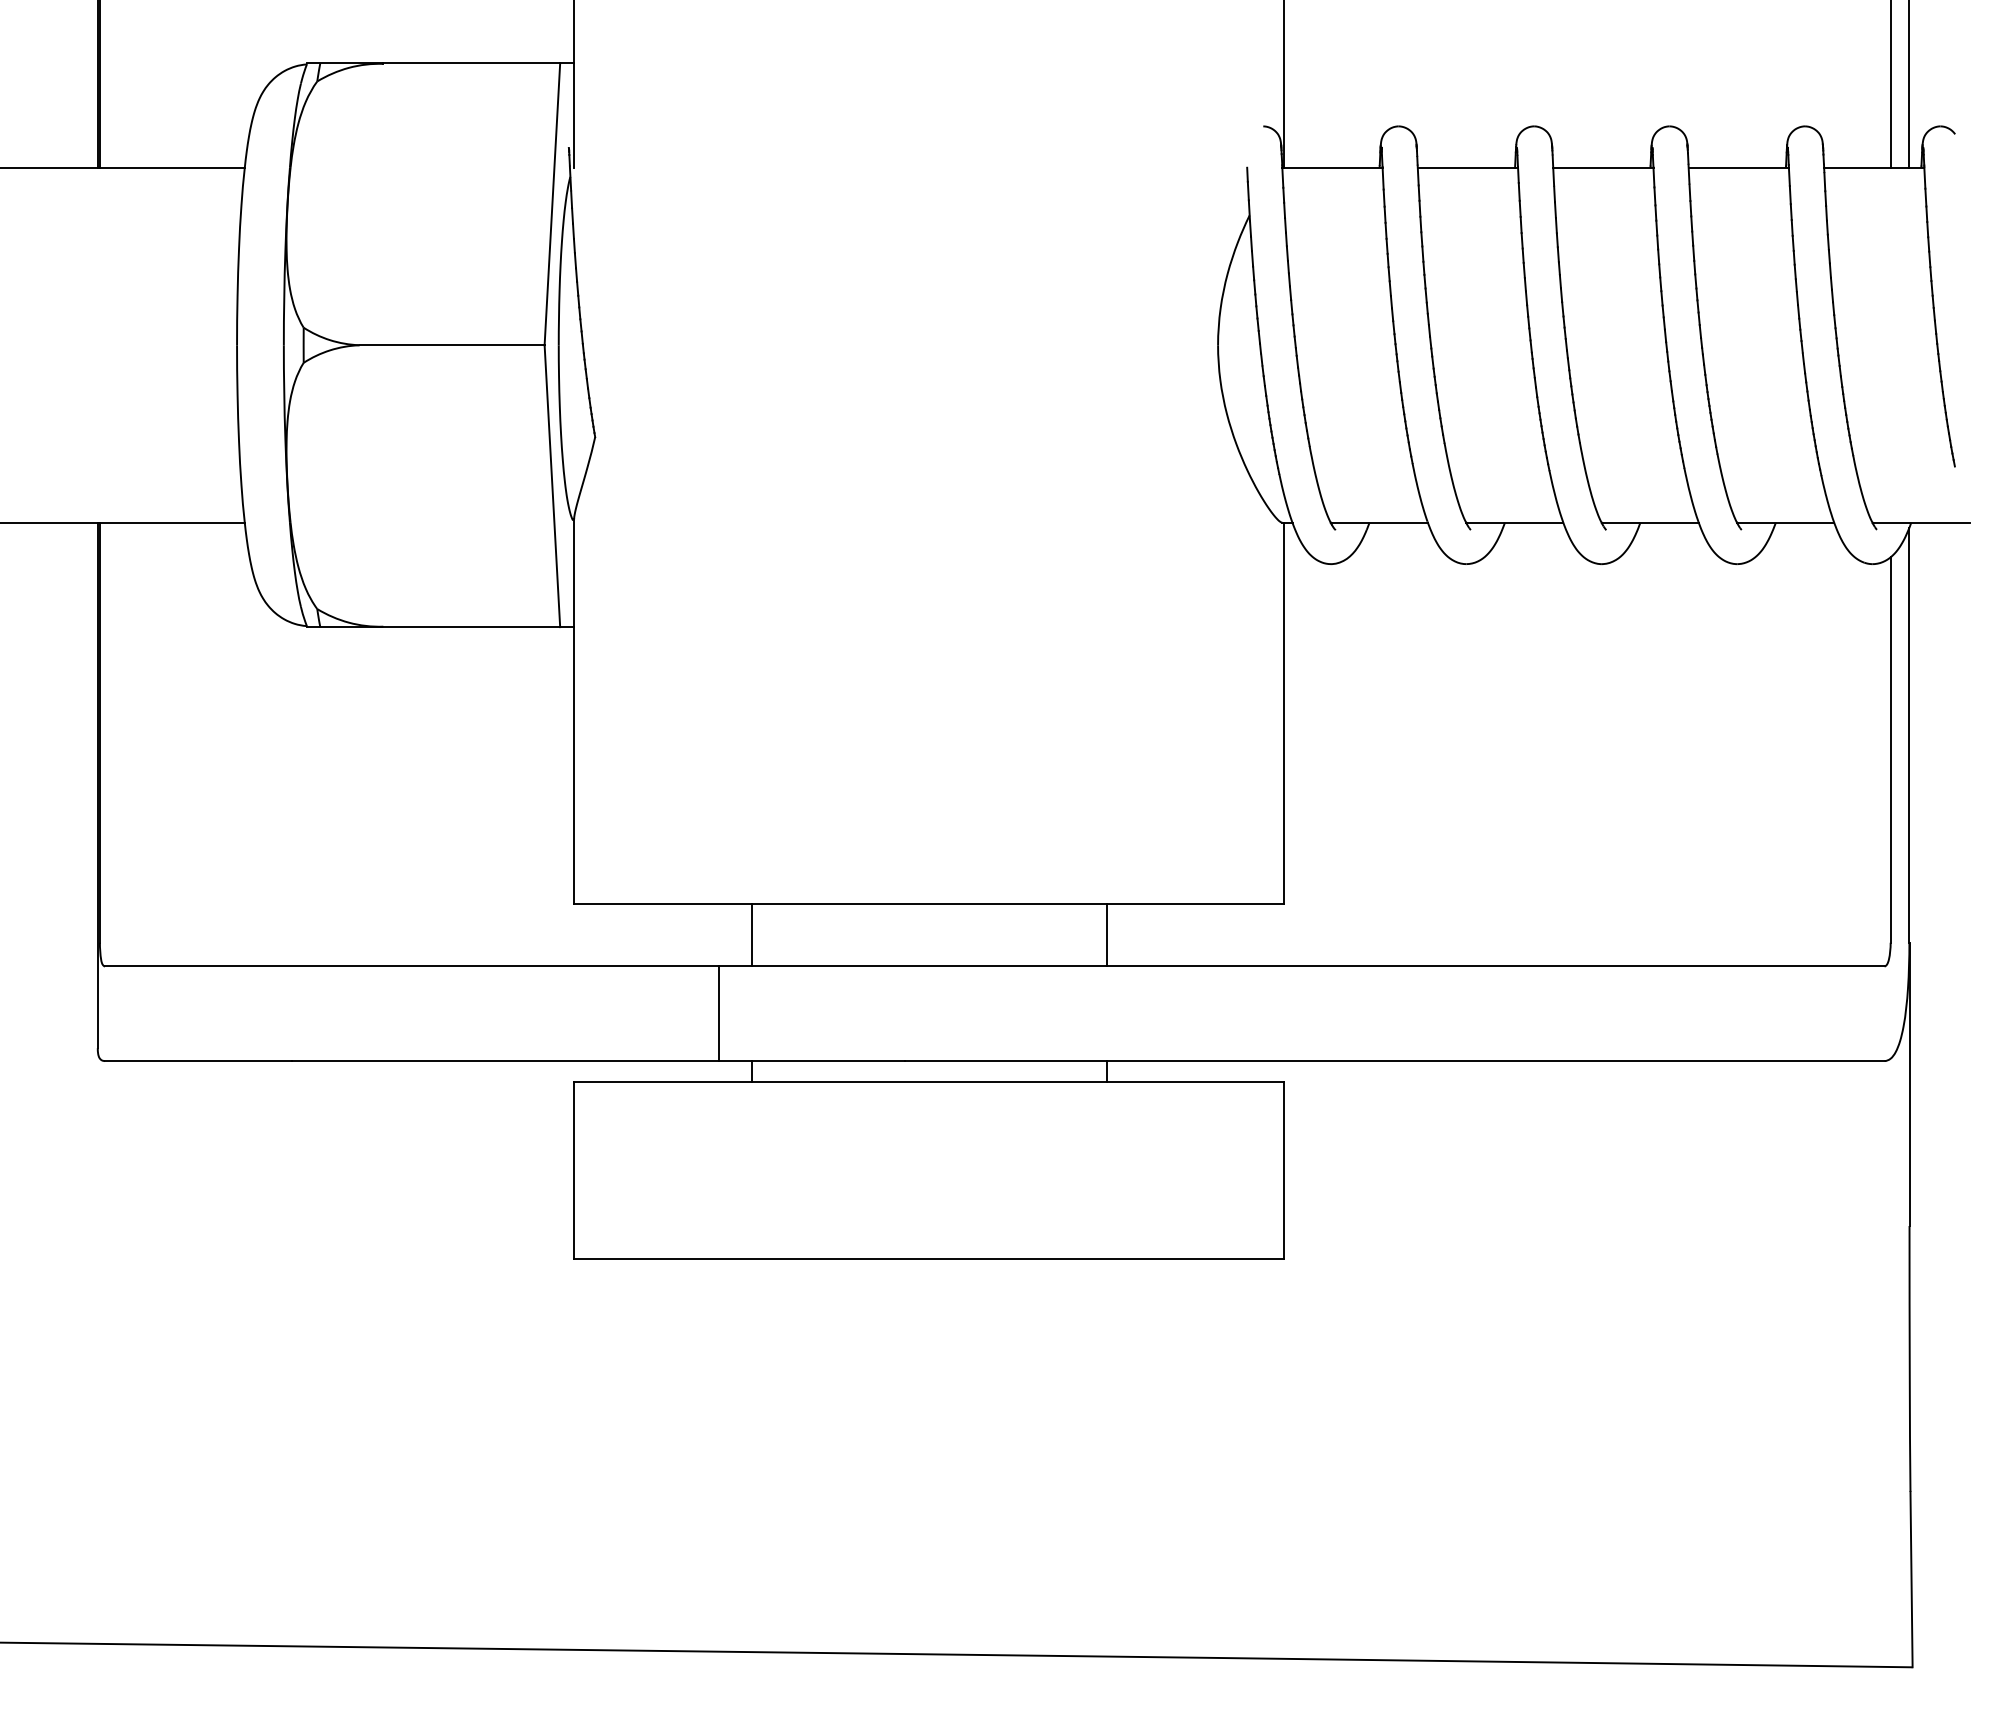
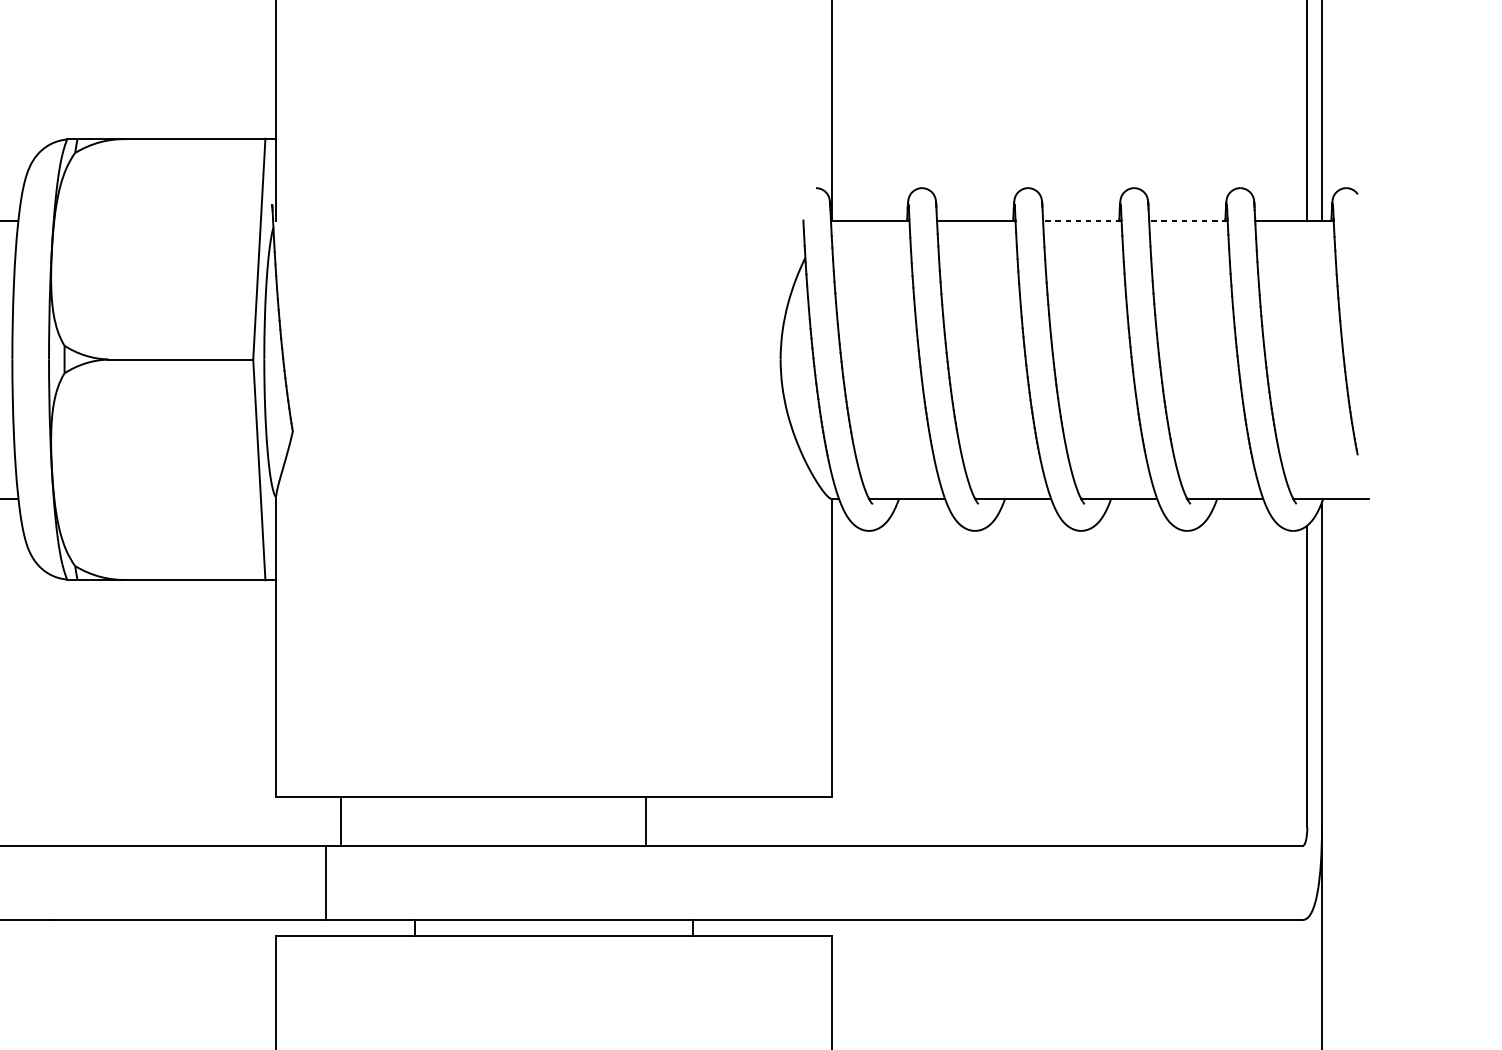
line: (1602, 167) -> (1081, 220), solid -> dashed
line: (1738, 167) -> (1188, 220), solid -> dashed
line: (751, 935) -> (340, 821), moved
line: (1106, 935) -> (646, 821), moved
line: (718, 1013) -> (325, 882), moved

